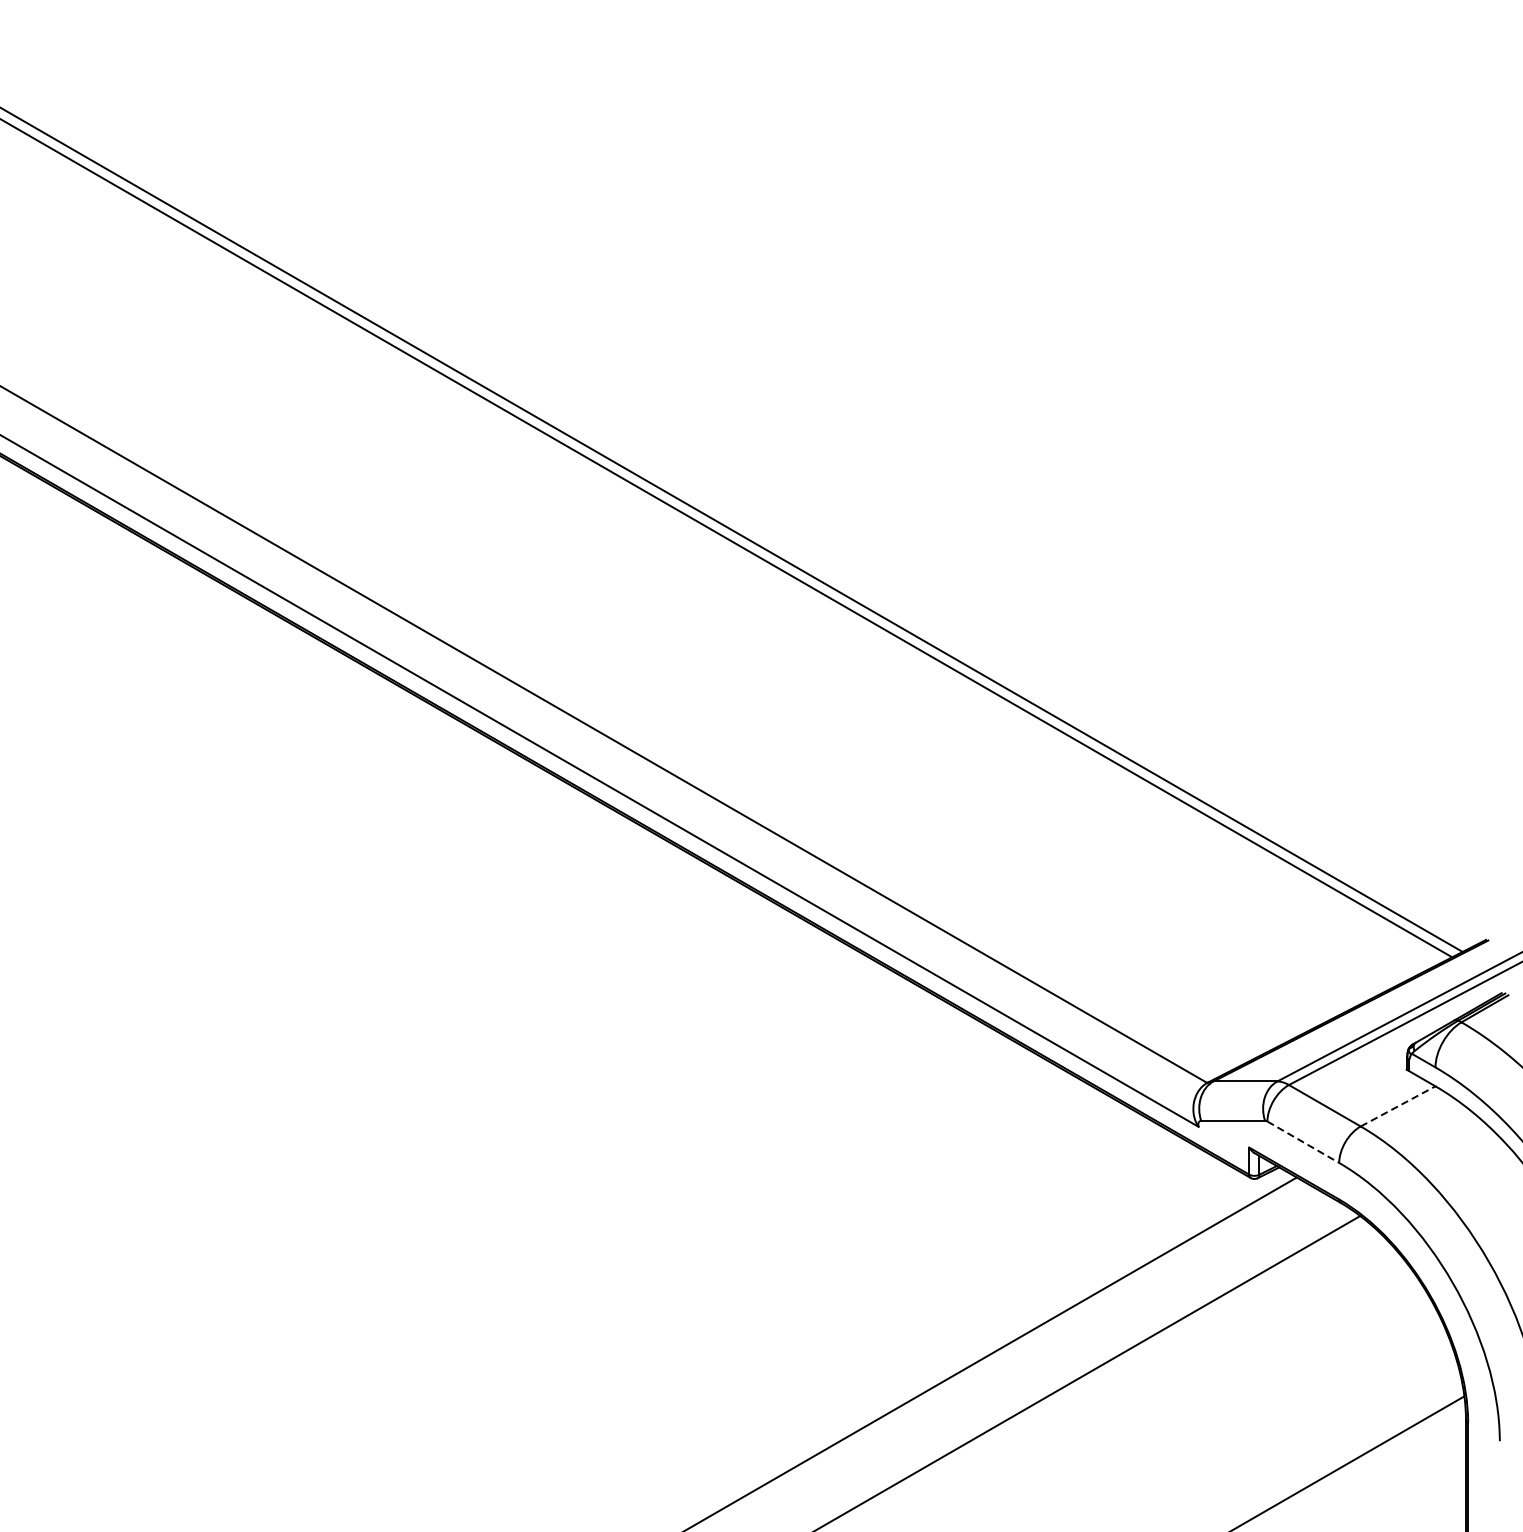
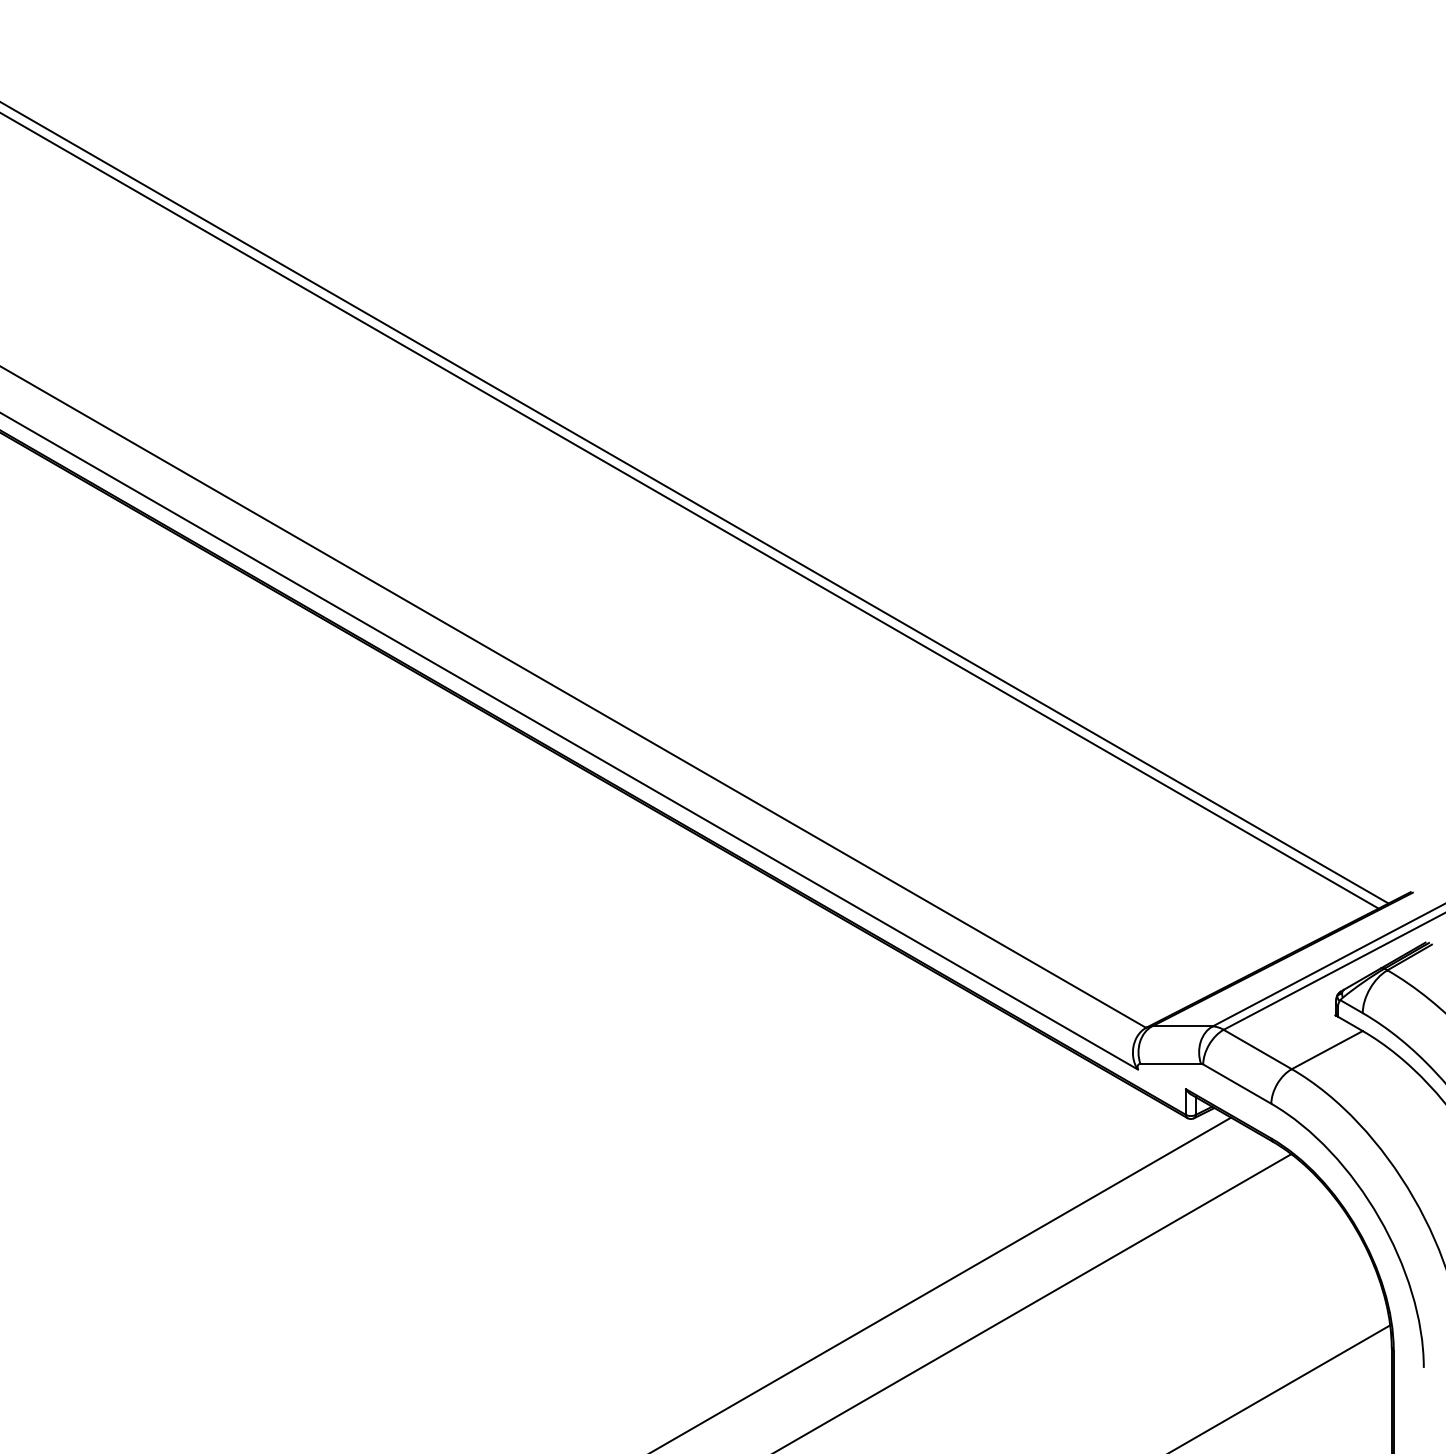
line: (1398, 1105) -> (1327, 1049), dashed -> solid
line: (1303, 1142) -> (1237, 1084), dashed -> solid

